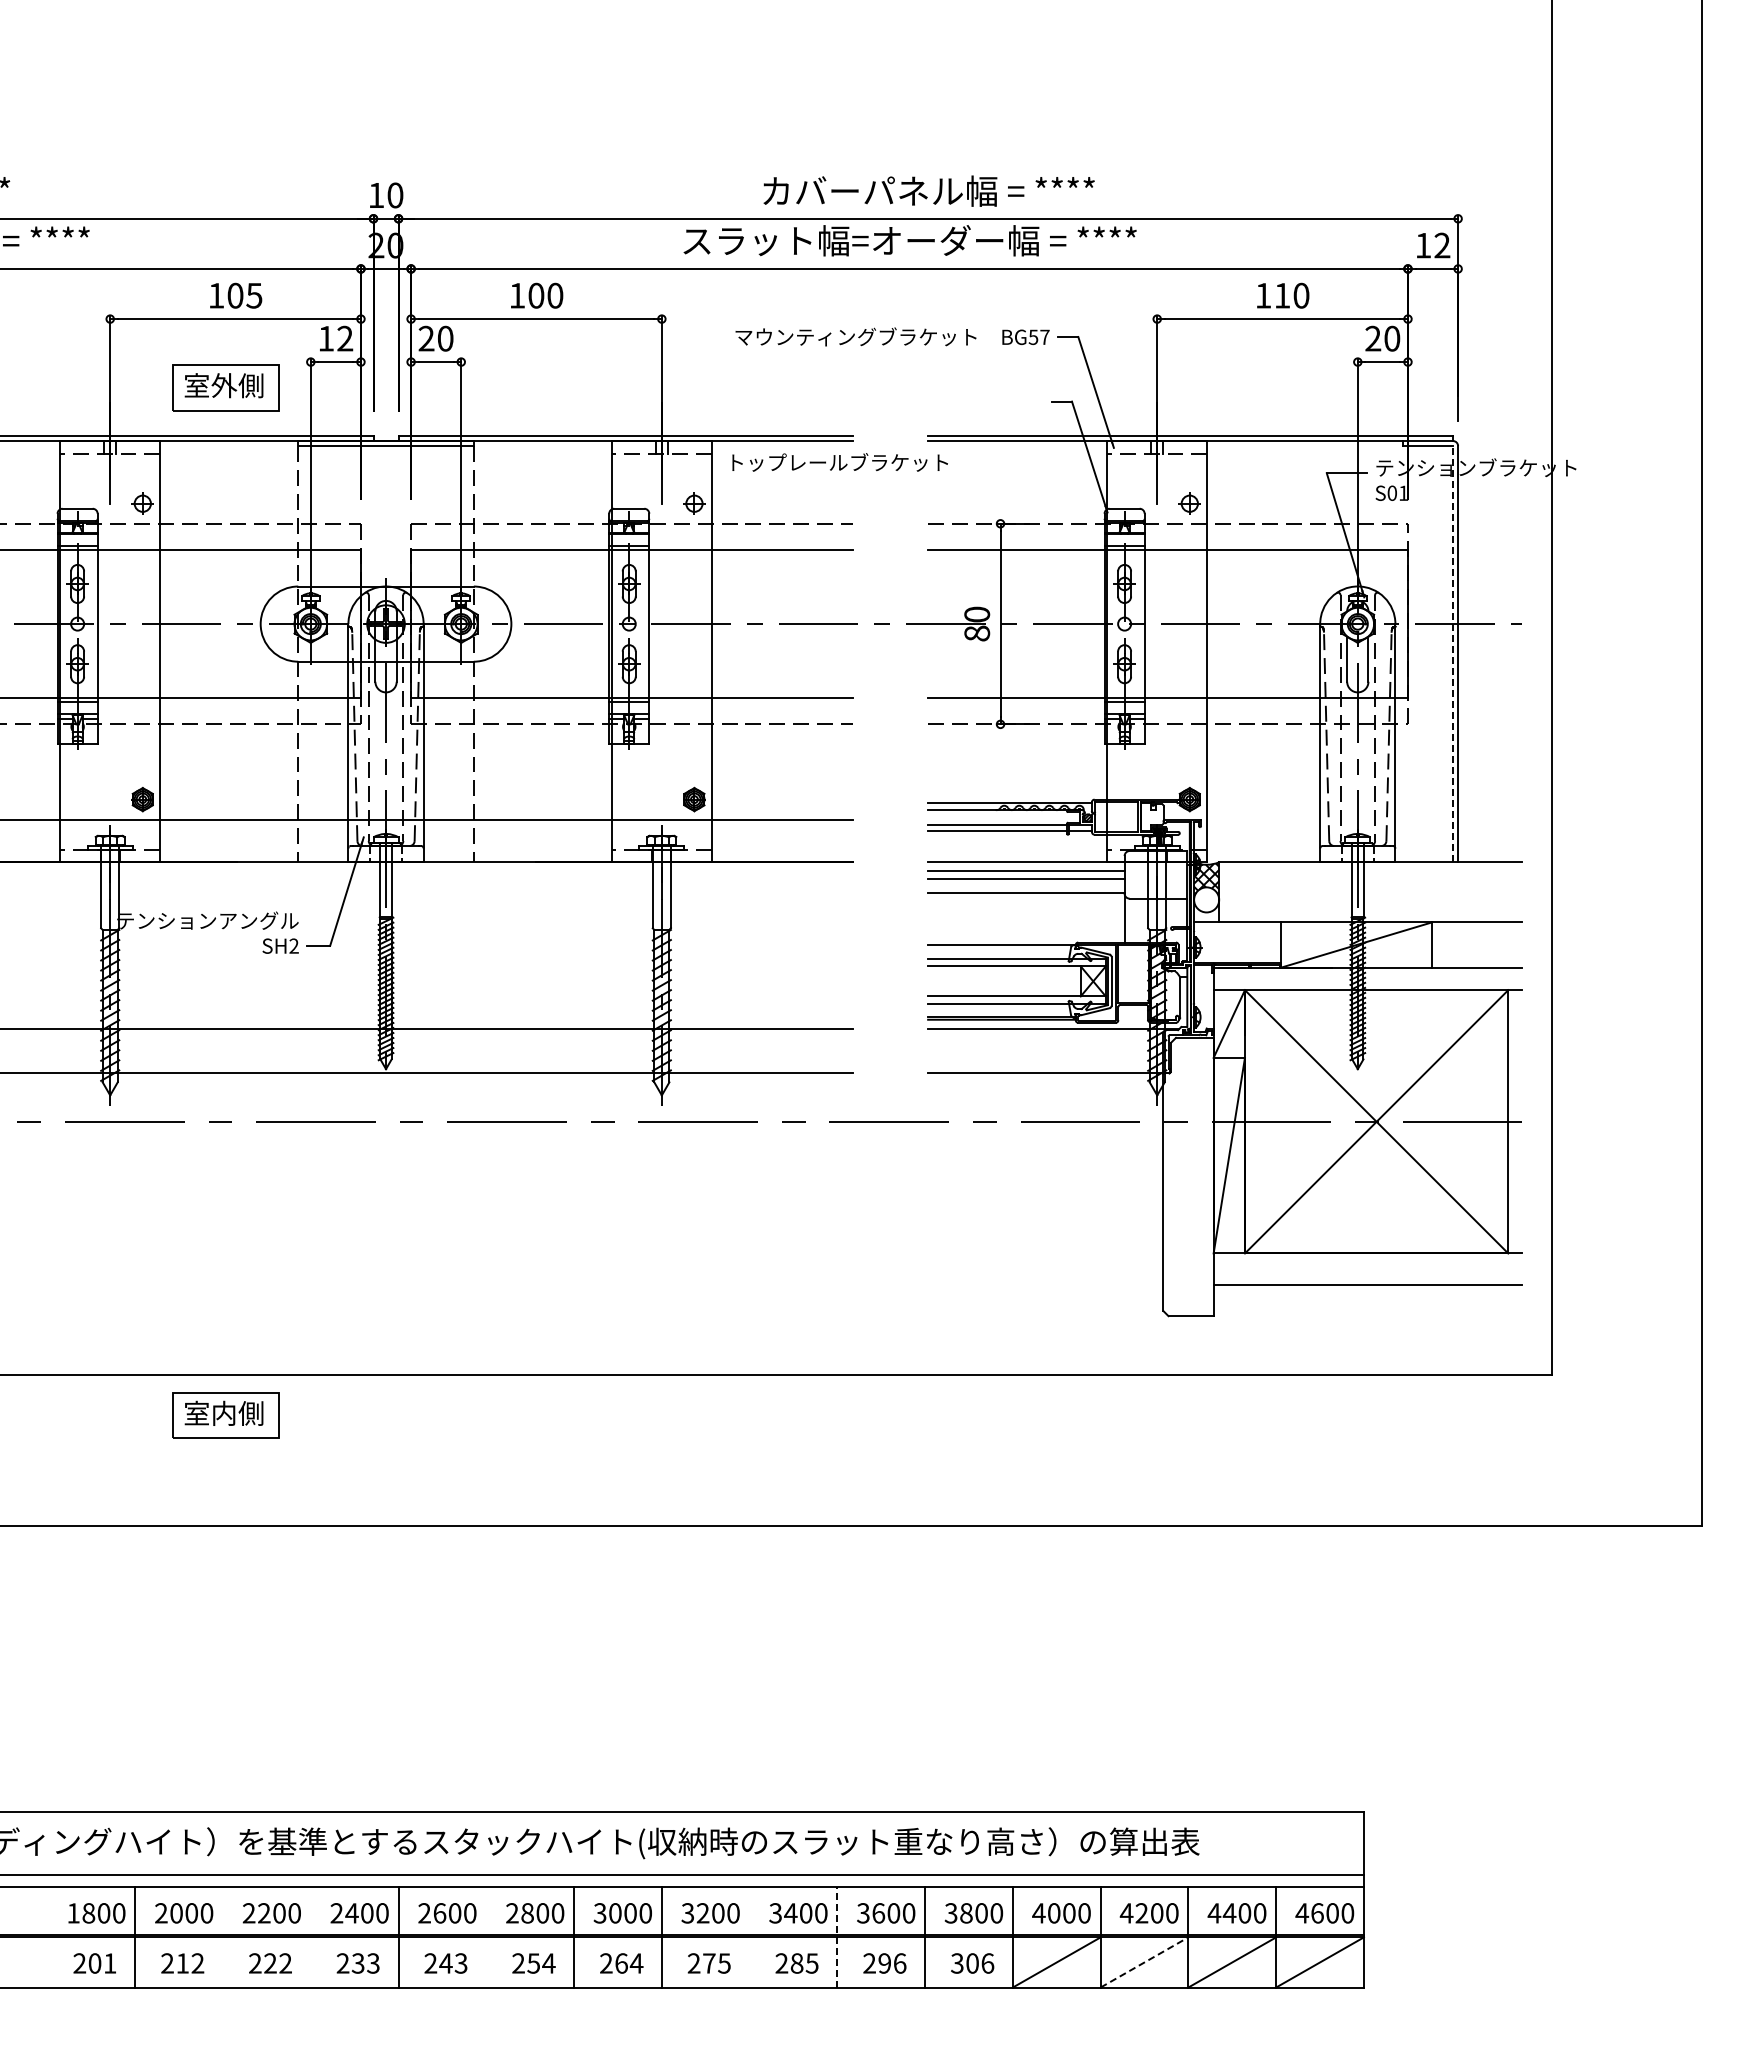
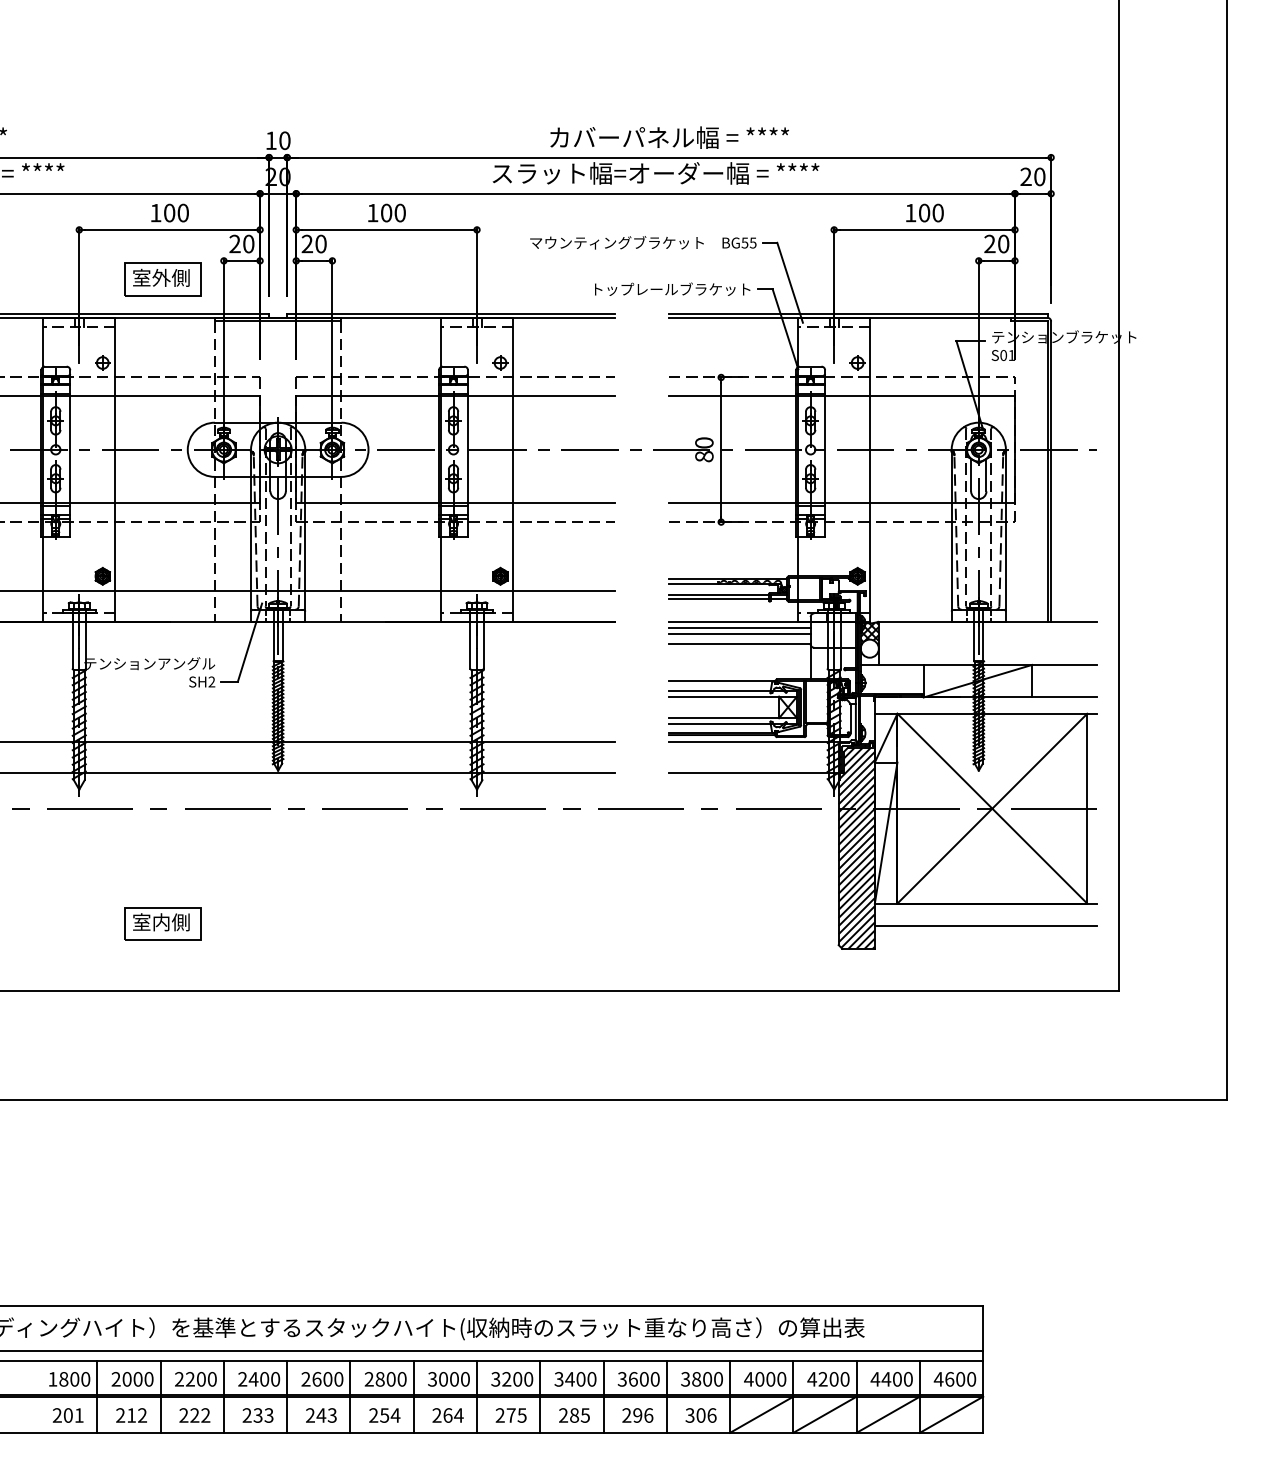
text: (1432, 245) -> (1032, 176), 12 -> 20
text: (254, 295) -> (183, 212), 105 -> 100
text: (1282, 295) -> (924, 212), 110 -> 100
text: (1044, 337) -> (752, 243), BG57 -> BG55
text: (335, 338) -> (241, 243), 12 -> 20
text: (839, 462) -> (672, 289), moved
line: (1453, 653) -> (1047, 471), dashed -> solid
hatch: (1188, 1176) -> (856, 848), added
part: (225, 1415) -> (162, 923), moved
line: (837, 1936) -> (603, 1396), dashed -> solid
line: (223, 1937) -> (160, 1396), added
line: (310, 1937) -> (223, 1396), added
line: (486, 1937) -> (350, 1396), added
line: (749, 1937) -> (540, 1396), added
line: (1144, 1962) -> (825, 1414), dashed -> solid

